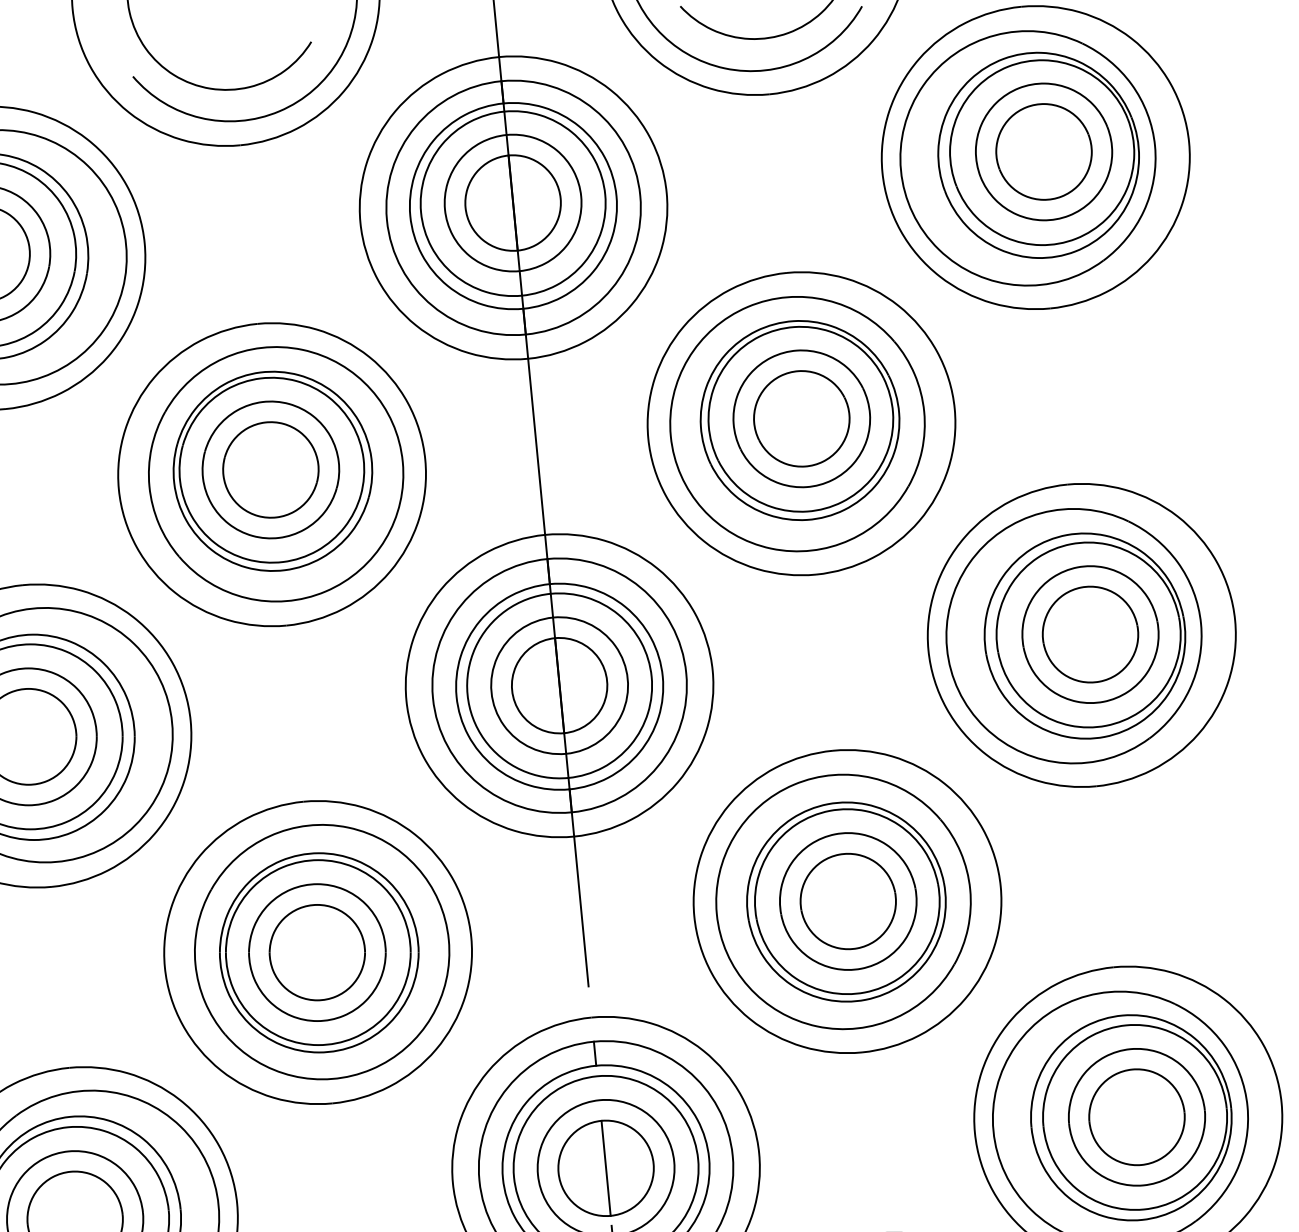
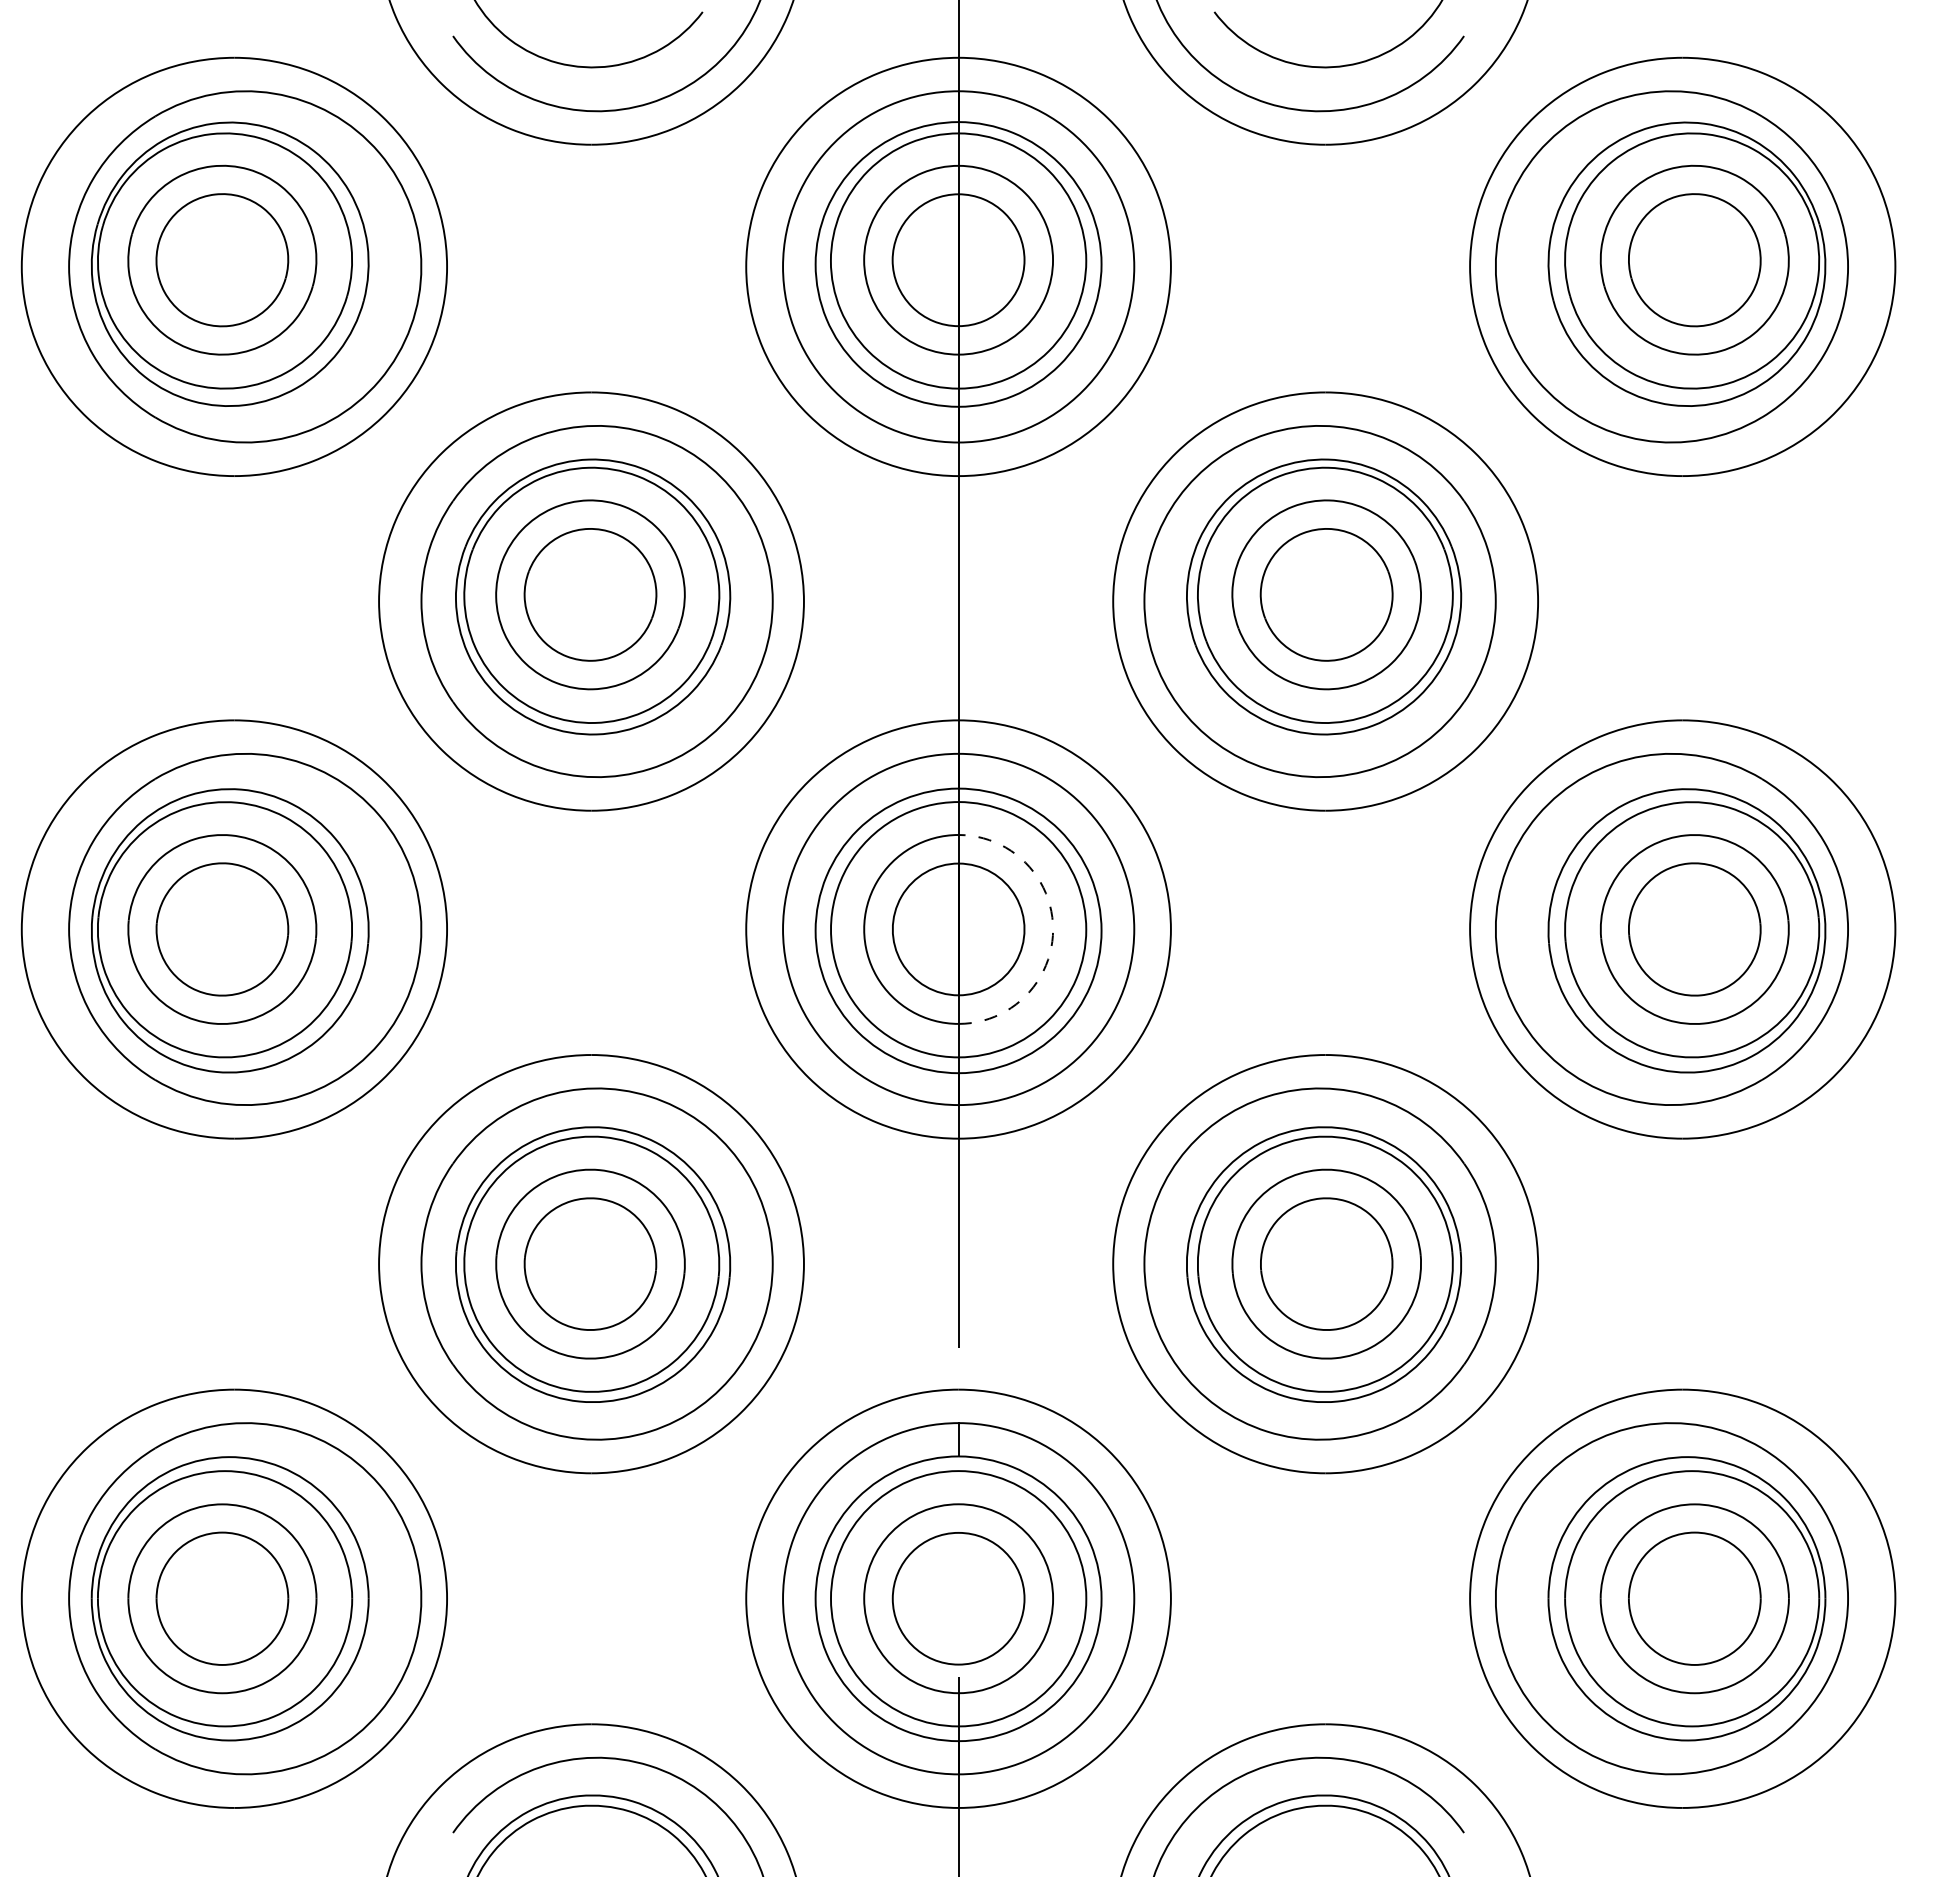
arc: (628, 679) -> (1053, 929), solid -> dashed
line: (605, 1168) -> (958, 1598), removed

